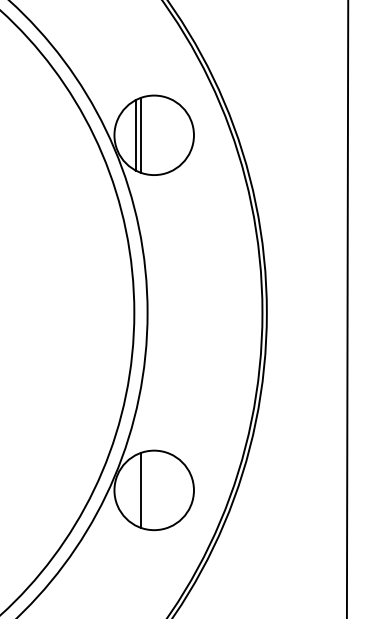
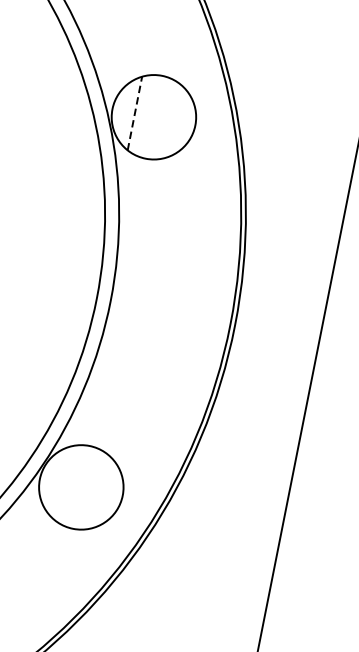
line: (135, 134) -> (134, 112), solid -> dashed
line: (140, 134) -> (139, 113), removed
line: (140, 489) -> (67, 483), removed

